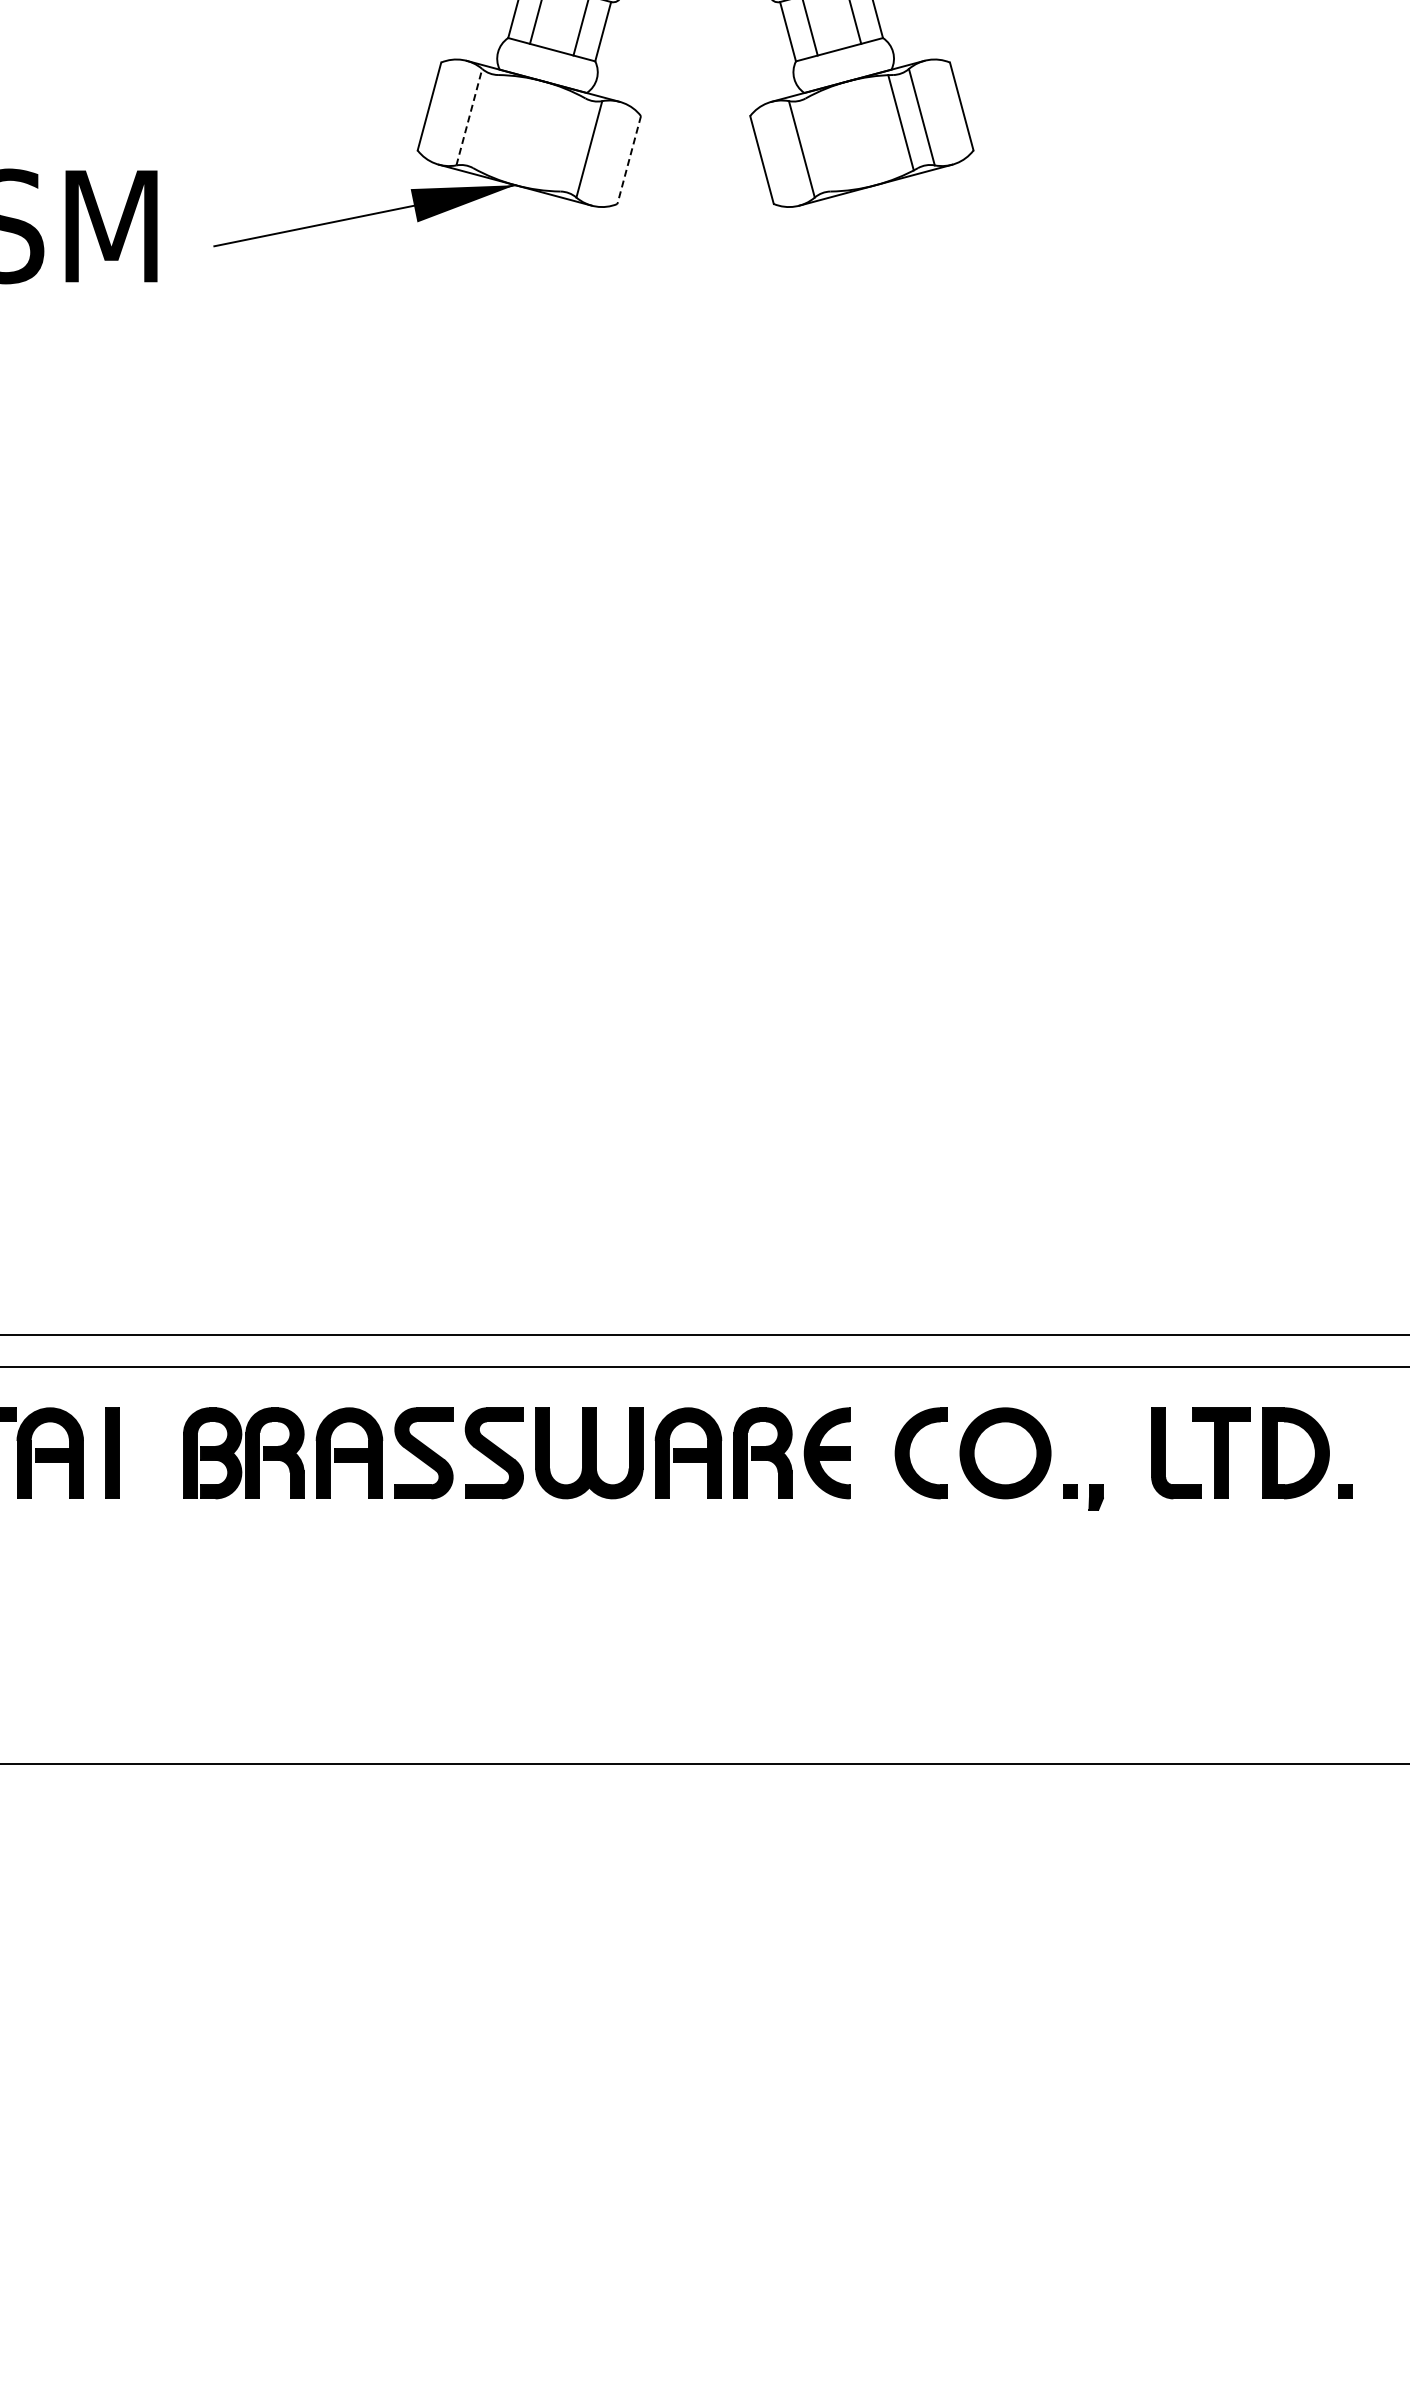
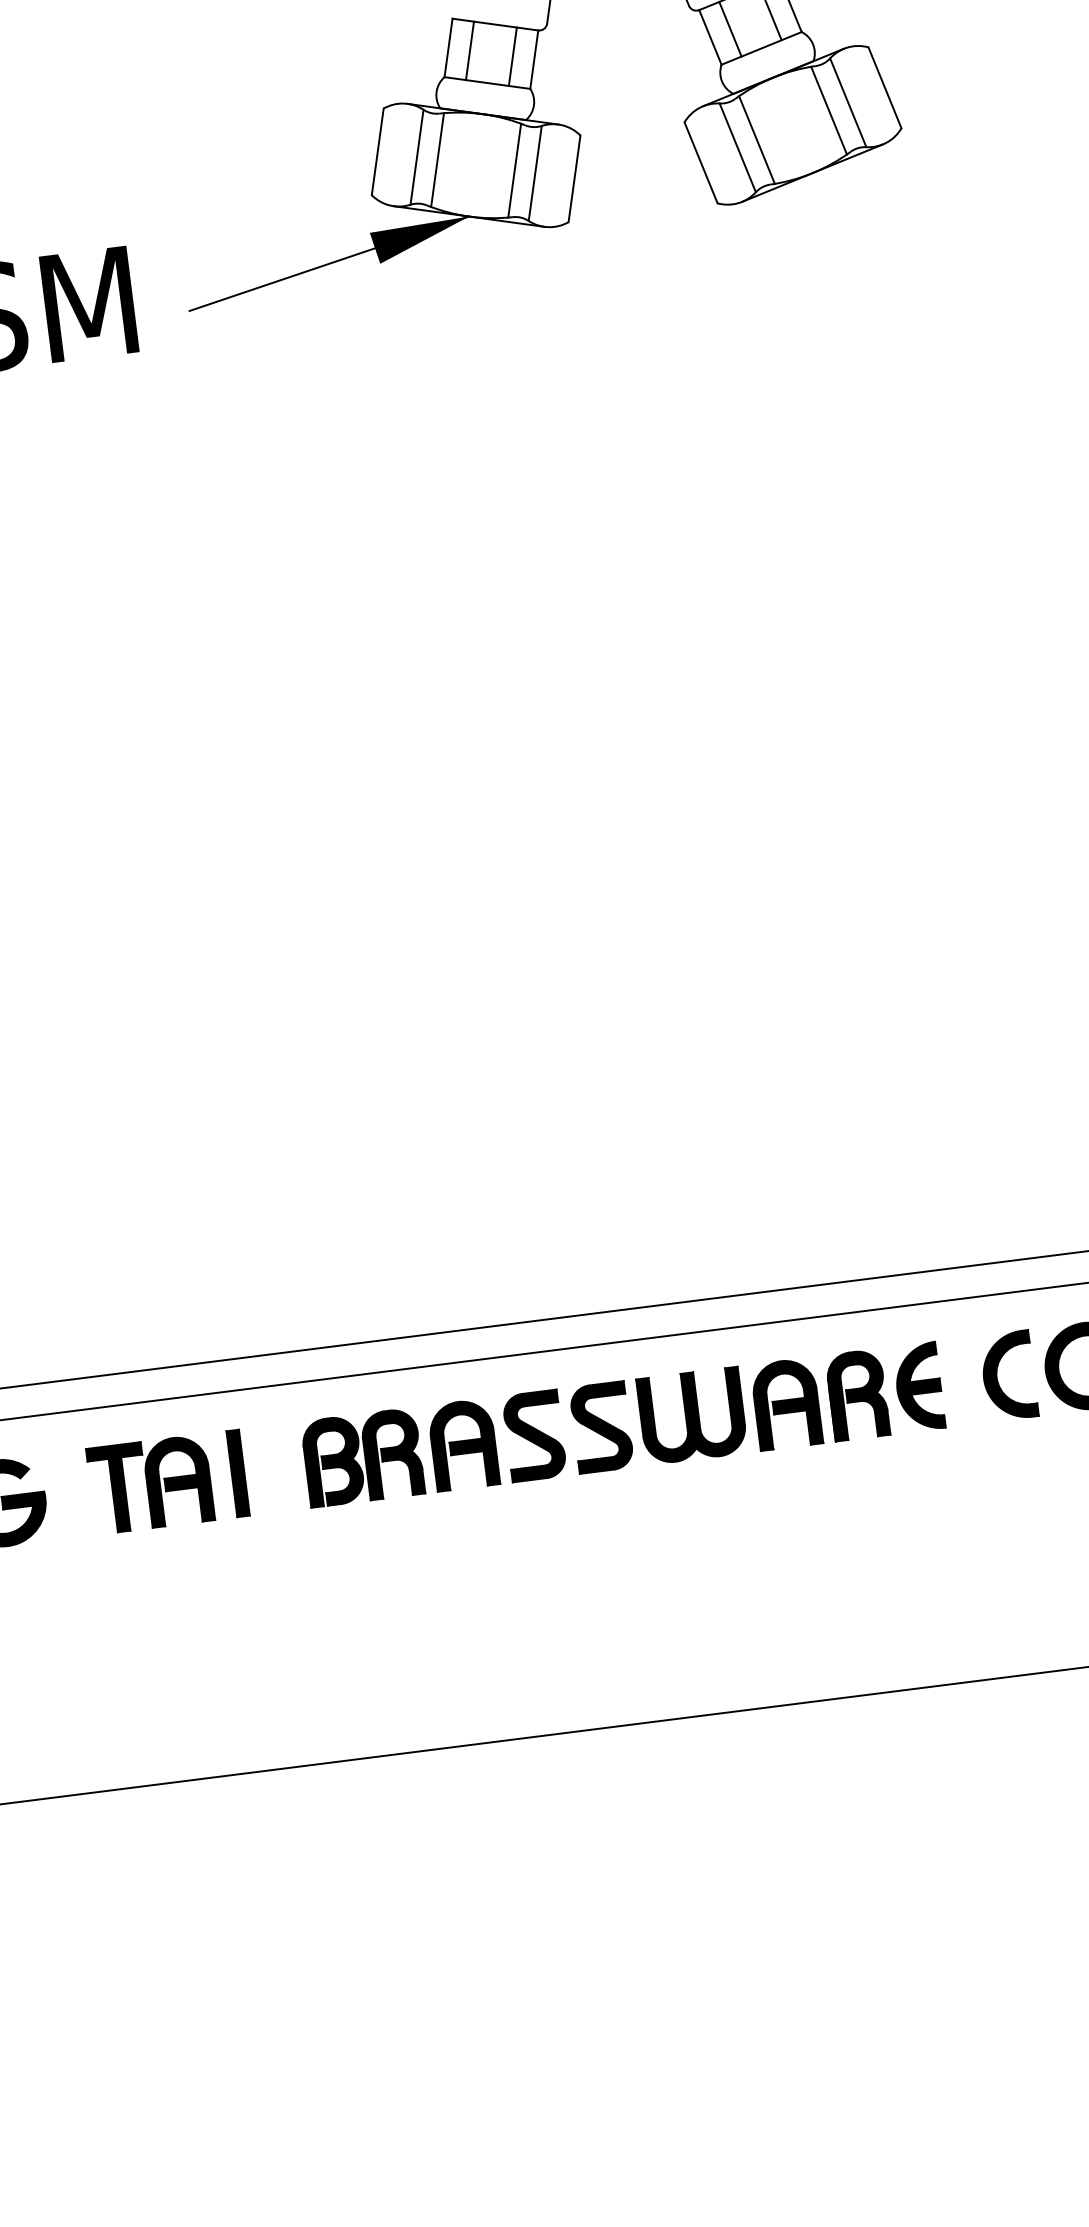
line: (469, 117) -> (417, 157), dashed -> solid
line: (489, 122) -> (436, 159), added
line: (568, 143) -> (514, 170), added
line: (822, 143) -> (756, 139), added
line: (629, 160) -> (574, 179), dashed -> solid

